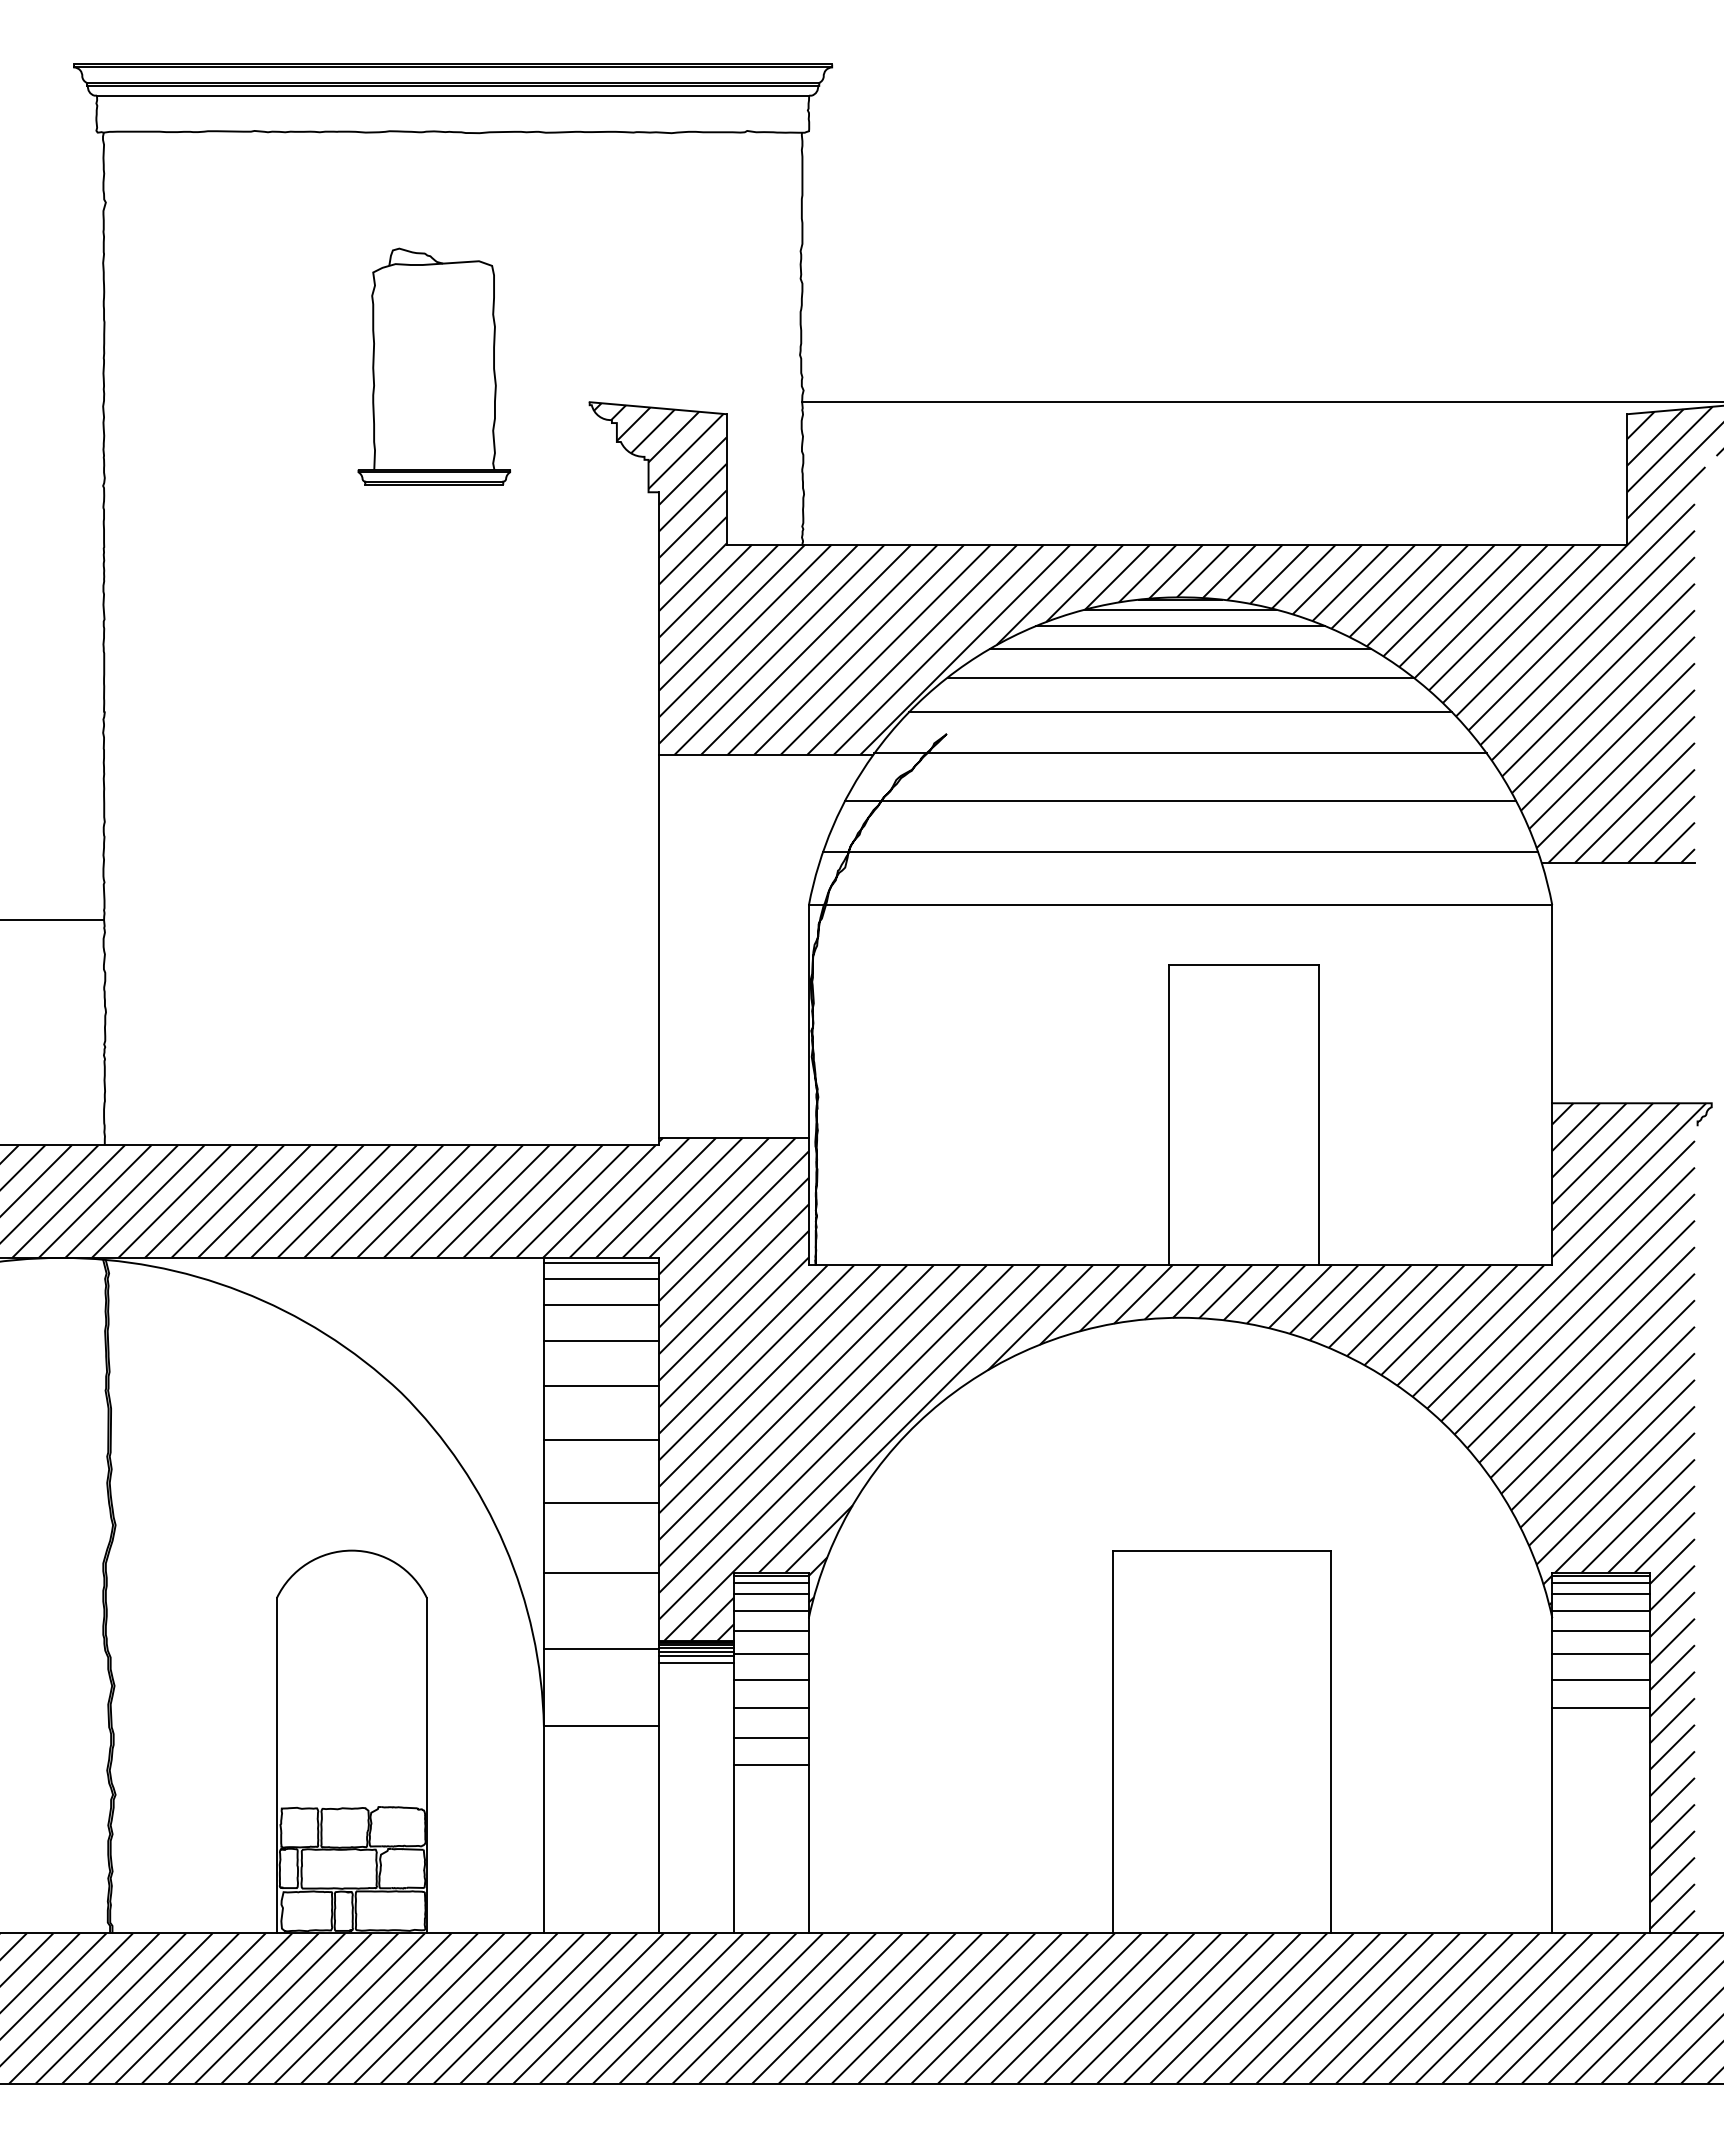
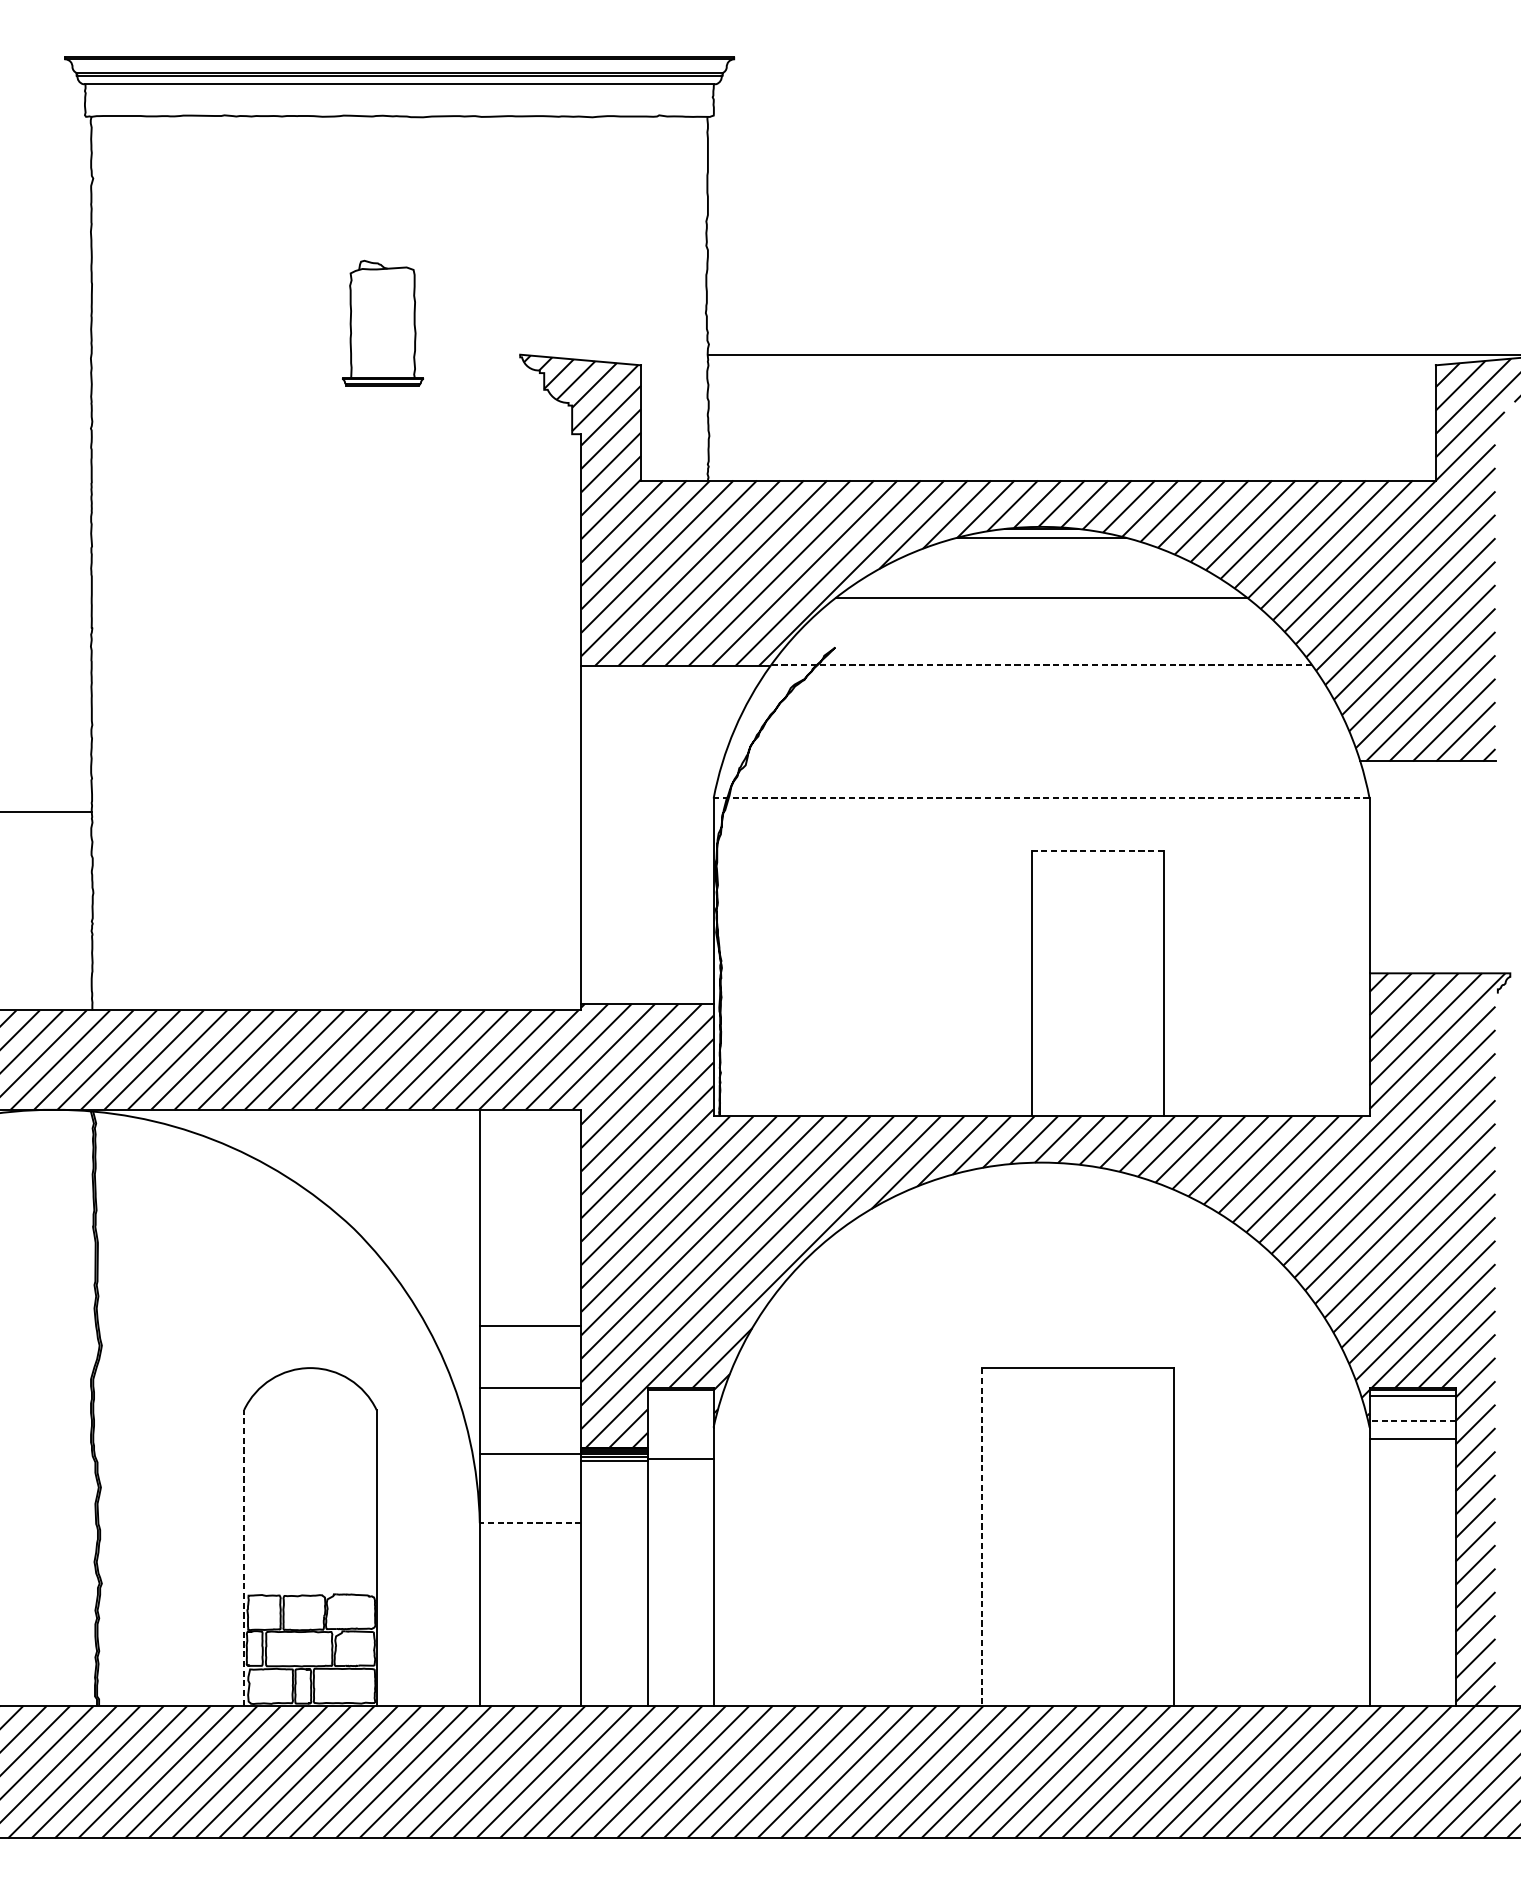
part: (433, 366) -> (382, 323), size x0.6
line: (1180, 626) -> (1041, 552), removed
line: (1180, 649) -> (1041, 572), removed
line: (1180, 712) -> (1041, 628), removed
line: (1180, 753) -> (1041, 664), solid -> dashed
line: (1180, 800) -> (1041, 706), removed
line: (1180, 851) -> (1041, 751), removed
line: (1180, 905) -> (1041, 798), solid -> dashed
line: (1244, 965) -> (1098, 851), solid -> dashed
line: (601, 1263) -> (530, 1114), removed
line: (601, 1279) -> (530, 1128), removed
line: (601, 1305) -> (530, 1151), removed
line: (601, 1341) -> (530, 1183), removed
line: (601, 1386) -> (530, 1223), removed
line: (601, 1439) -> (530, 1270), removed
line: (771, 1582) -> (680, 1396), removed
line: (771, 1594) -> (680, 1406), removed
line: (1600, 1594) -> (1412, 1406), removed
line: (771, 1610) -> (680, 1420), removed
line: (1601, 1610) -> (1413, 1420), solid -> dashed
line: (771, 1630) -> (680, 1438), removed
line: (1600, 1653) -> (1412, 1458), removed
line: (696, 1663) -> (614, 1467), removed
line: (771, 1680) -> (680, 1482), removed
line: (1600, 1680) -> (1412, 1482), removed
line: (771, 1708) -> (680, 1507), removed
line: (1600, 1708) -> (1412, 1507), removed
line: (601, 1726) -> (530, 1523), solid -> dashed
line: (771, 1738) -> (680, 1533), removed
line: (1113, 1742) -> (982, 1537), solid -> dashed
line: (771, 1764) -> (680, 1556), removed
line: (276, 1765) -> (243, 1557), solid -> dashed

